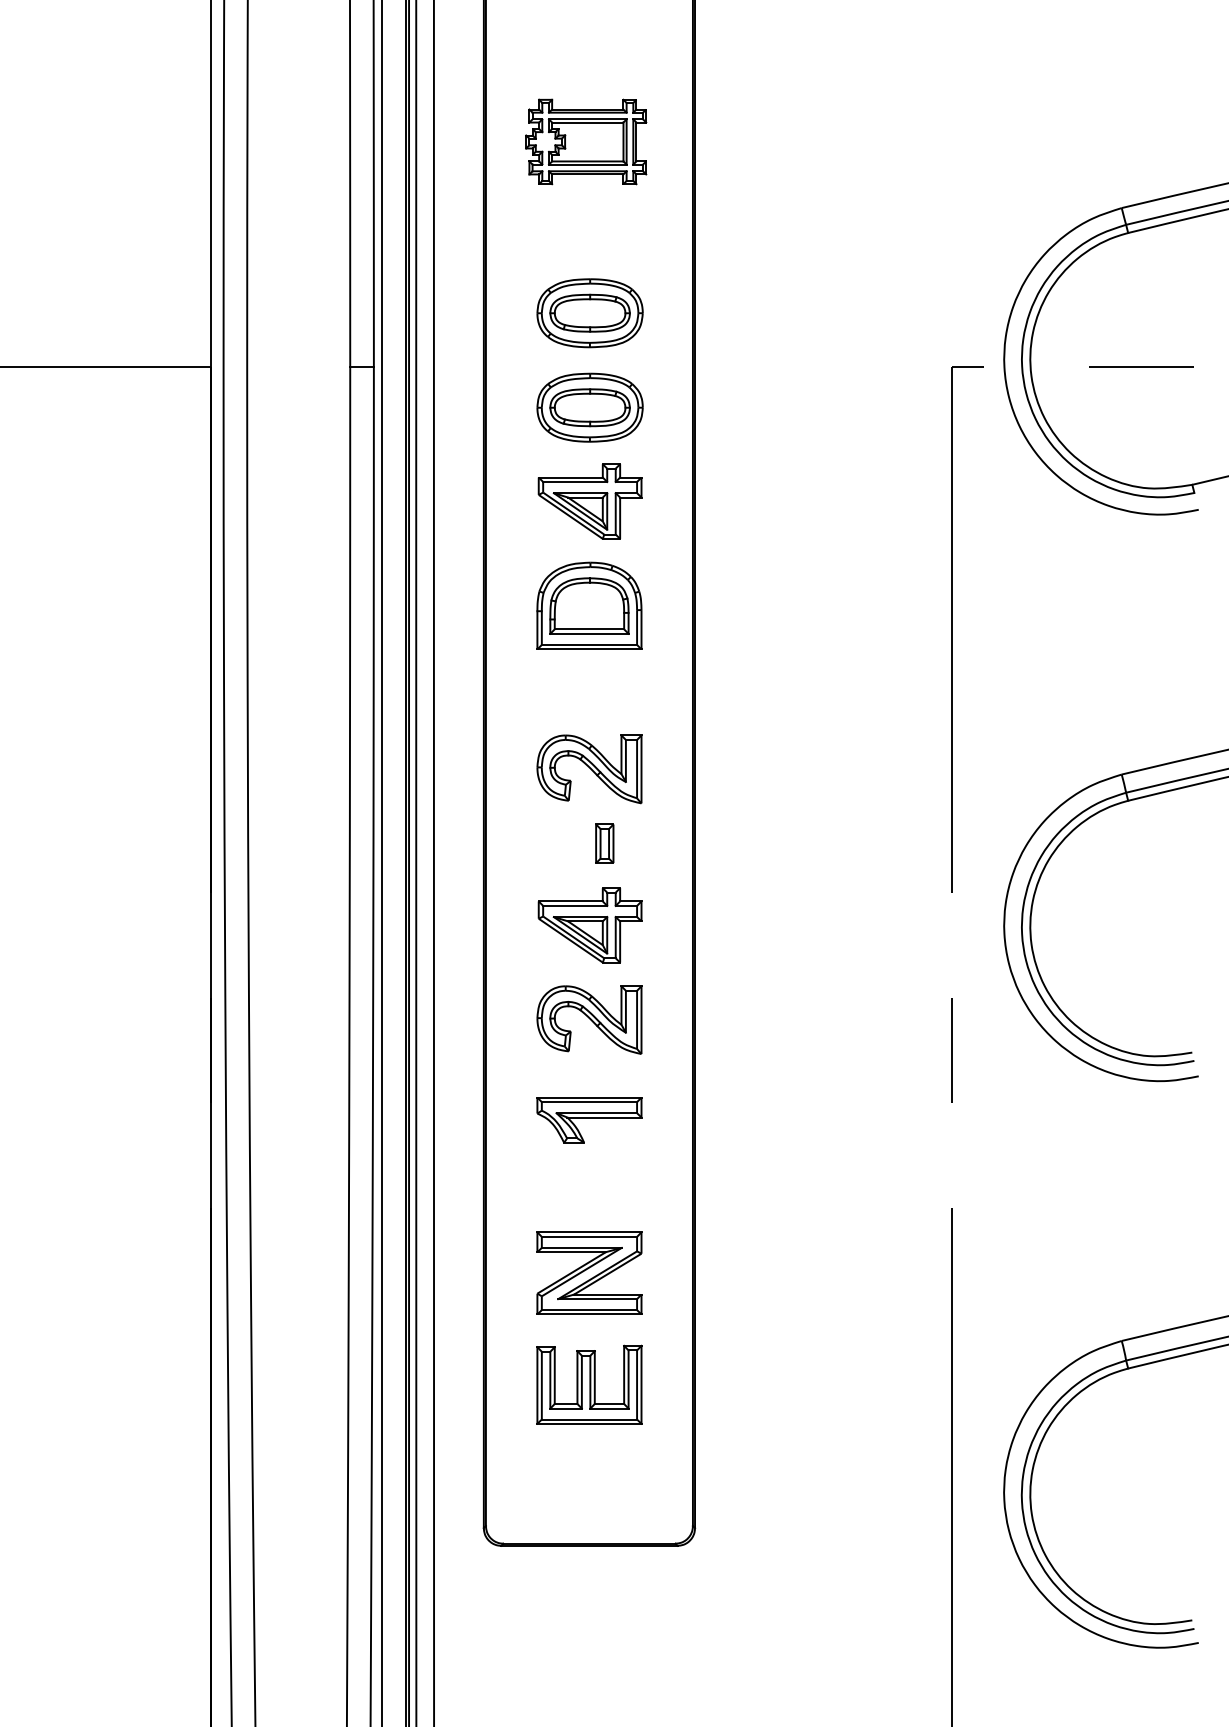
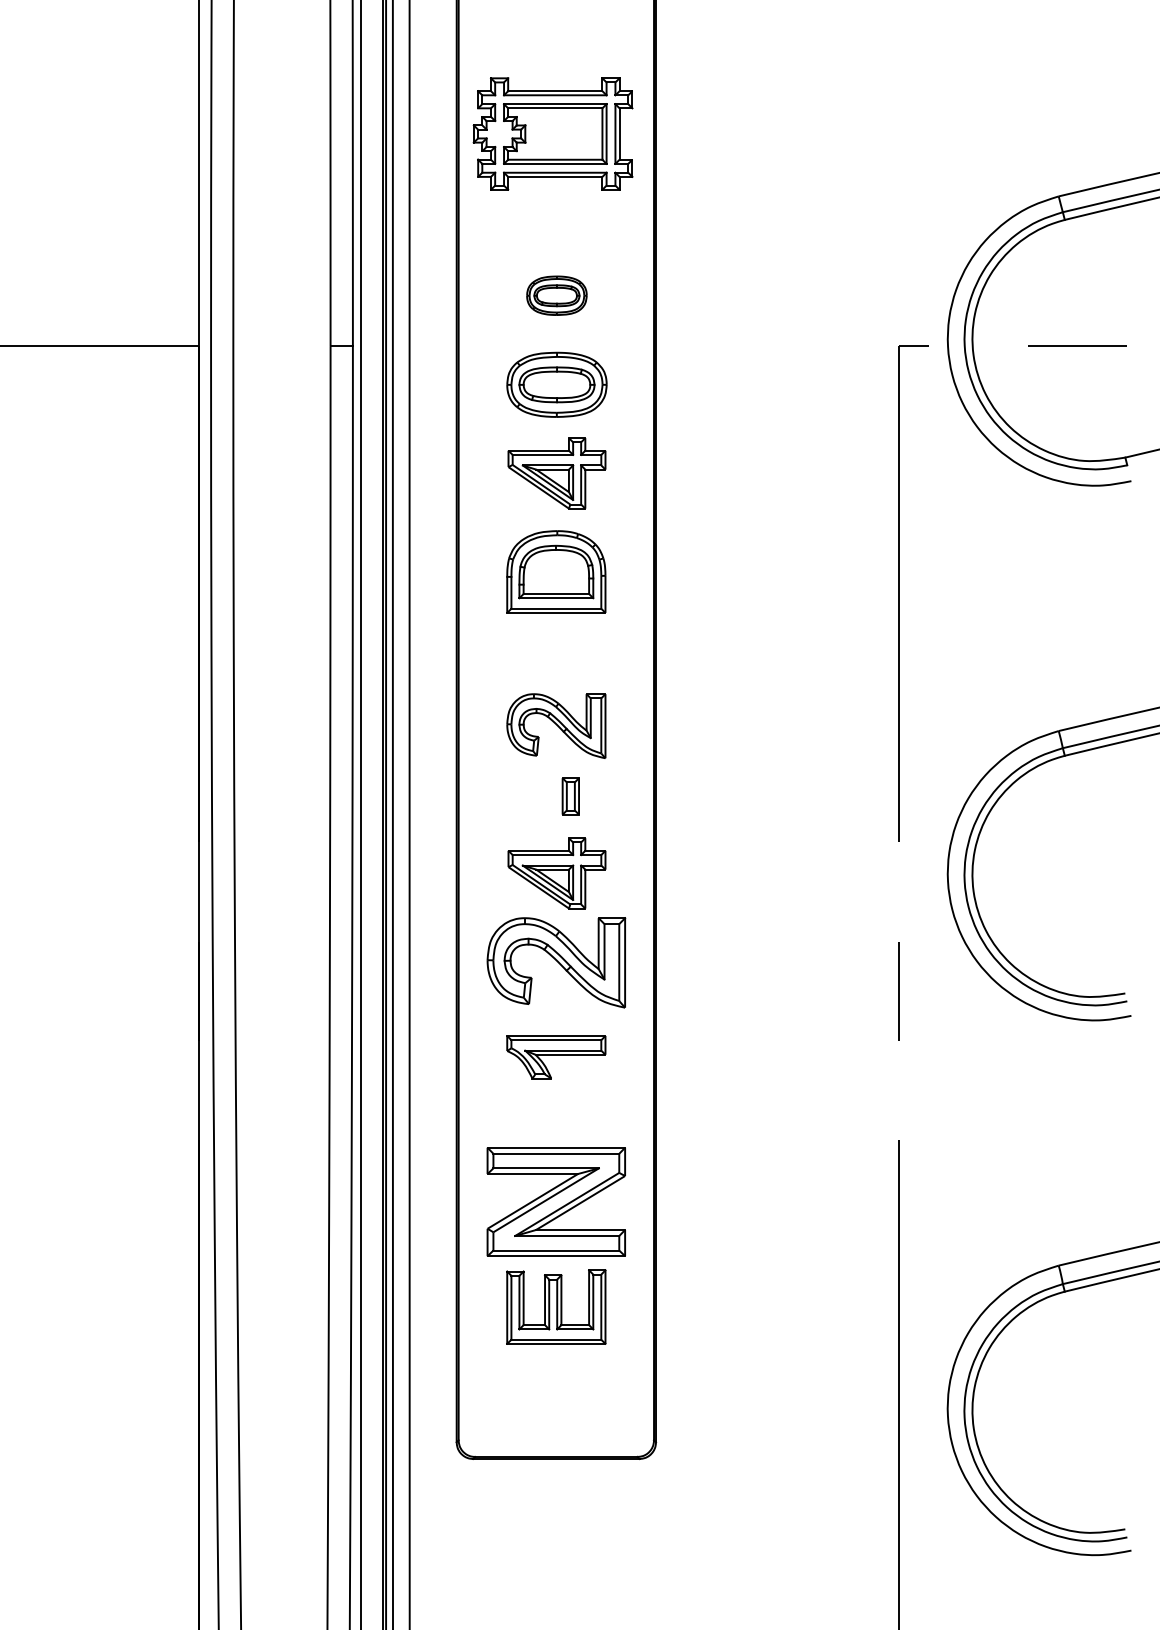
part: (586, 141) -> (553, 133), size x1.4
part: (589, 313) -> (556, 295), size x0.6
part: (589, 1019) -> (556, 962), size x1.4
part: (589, 1272) -> (556, 1201), size x1.4

